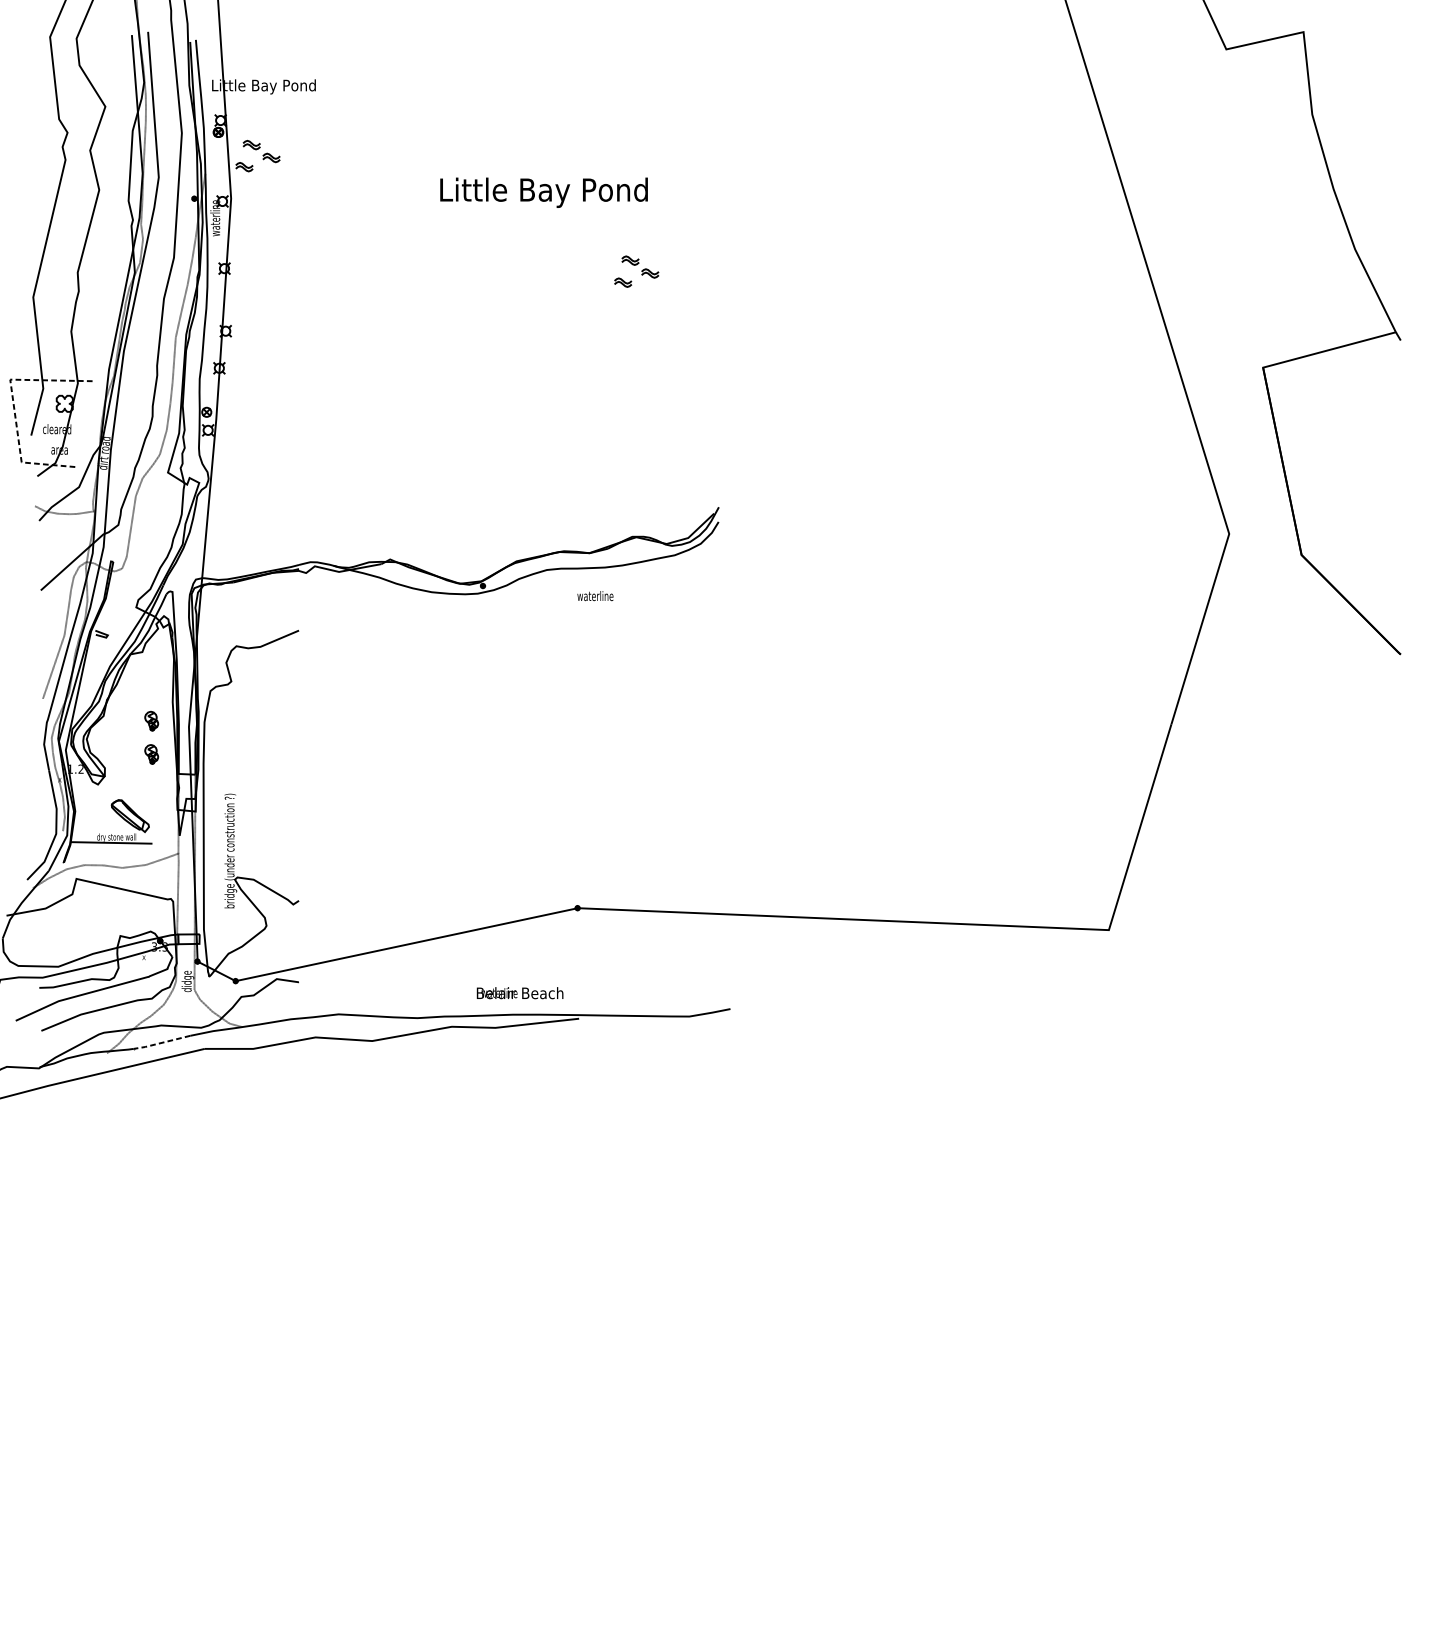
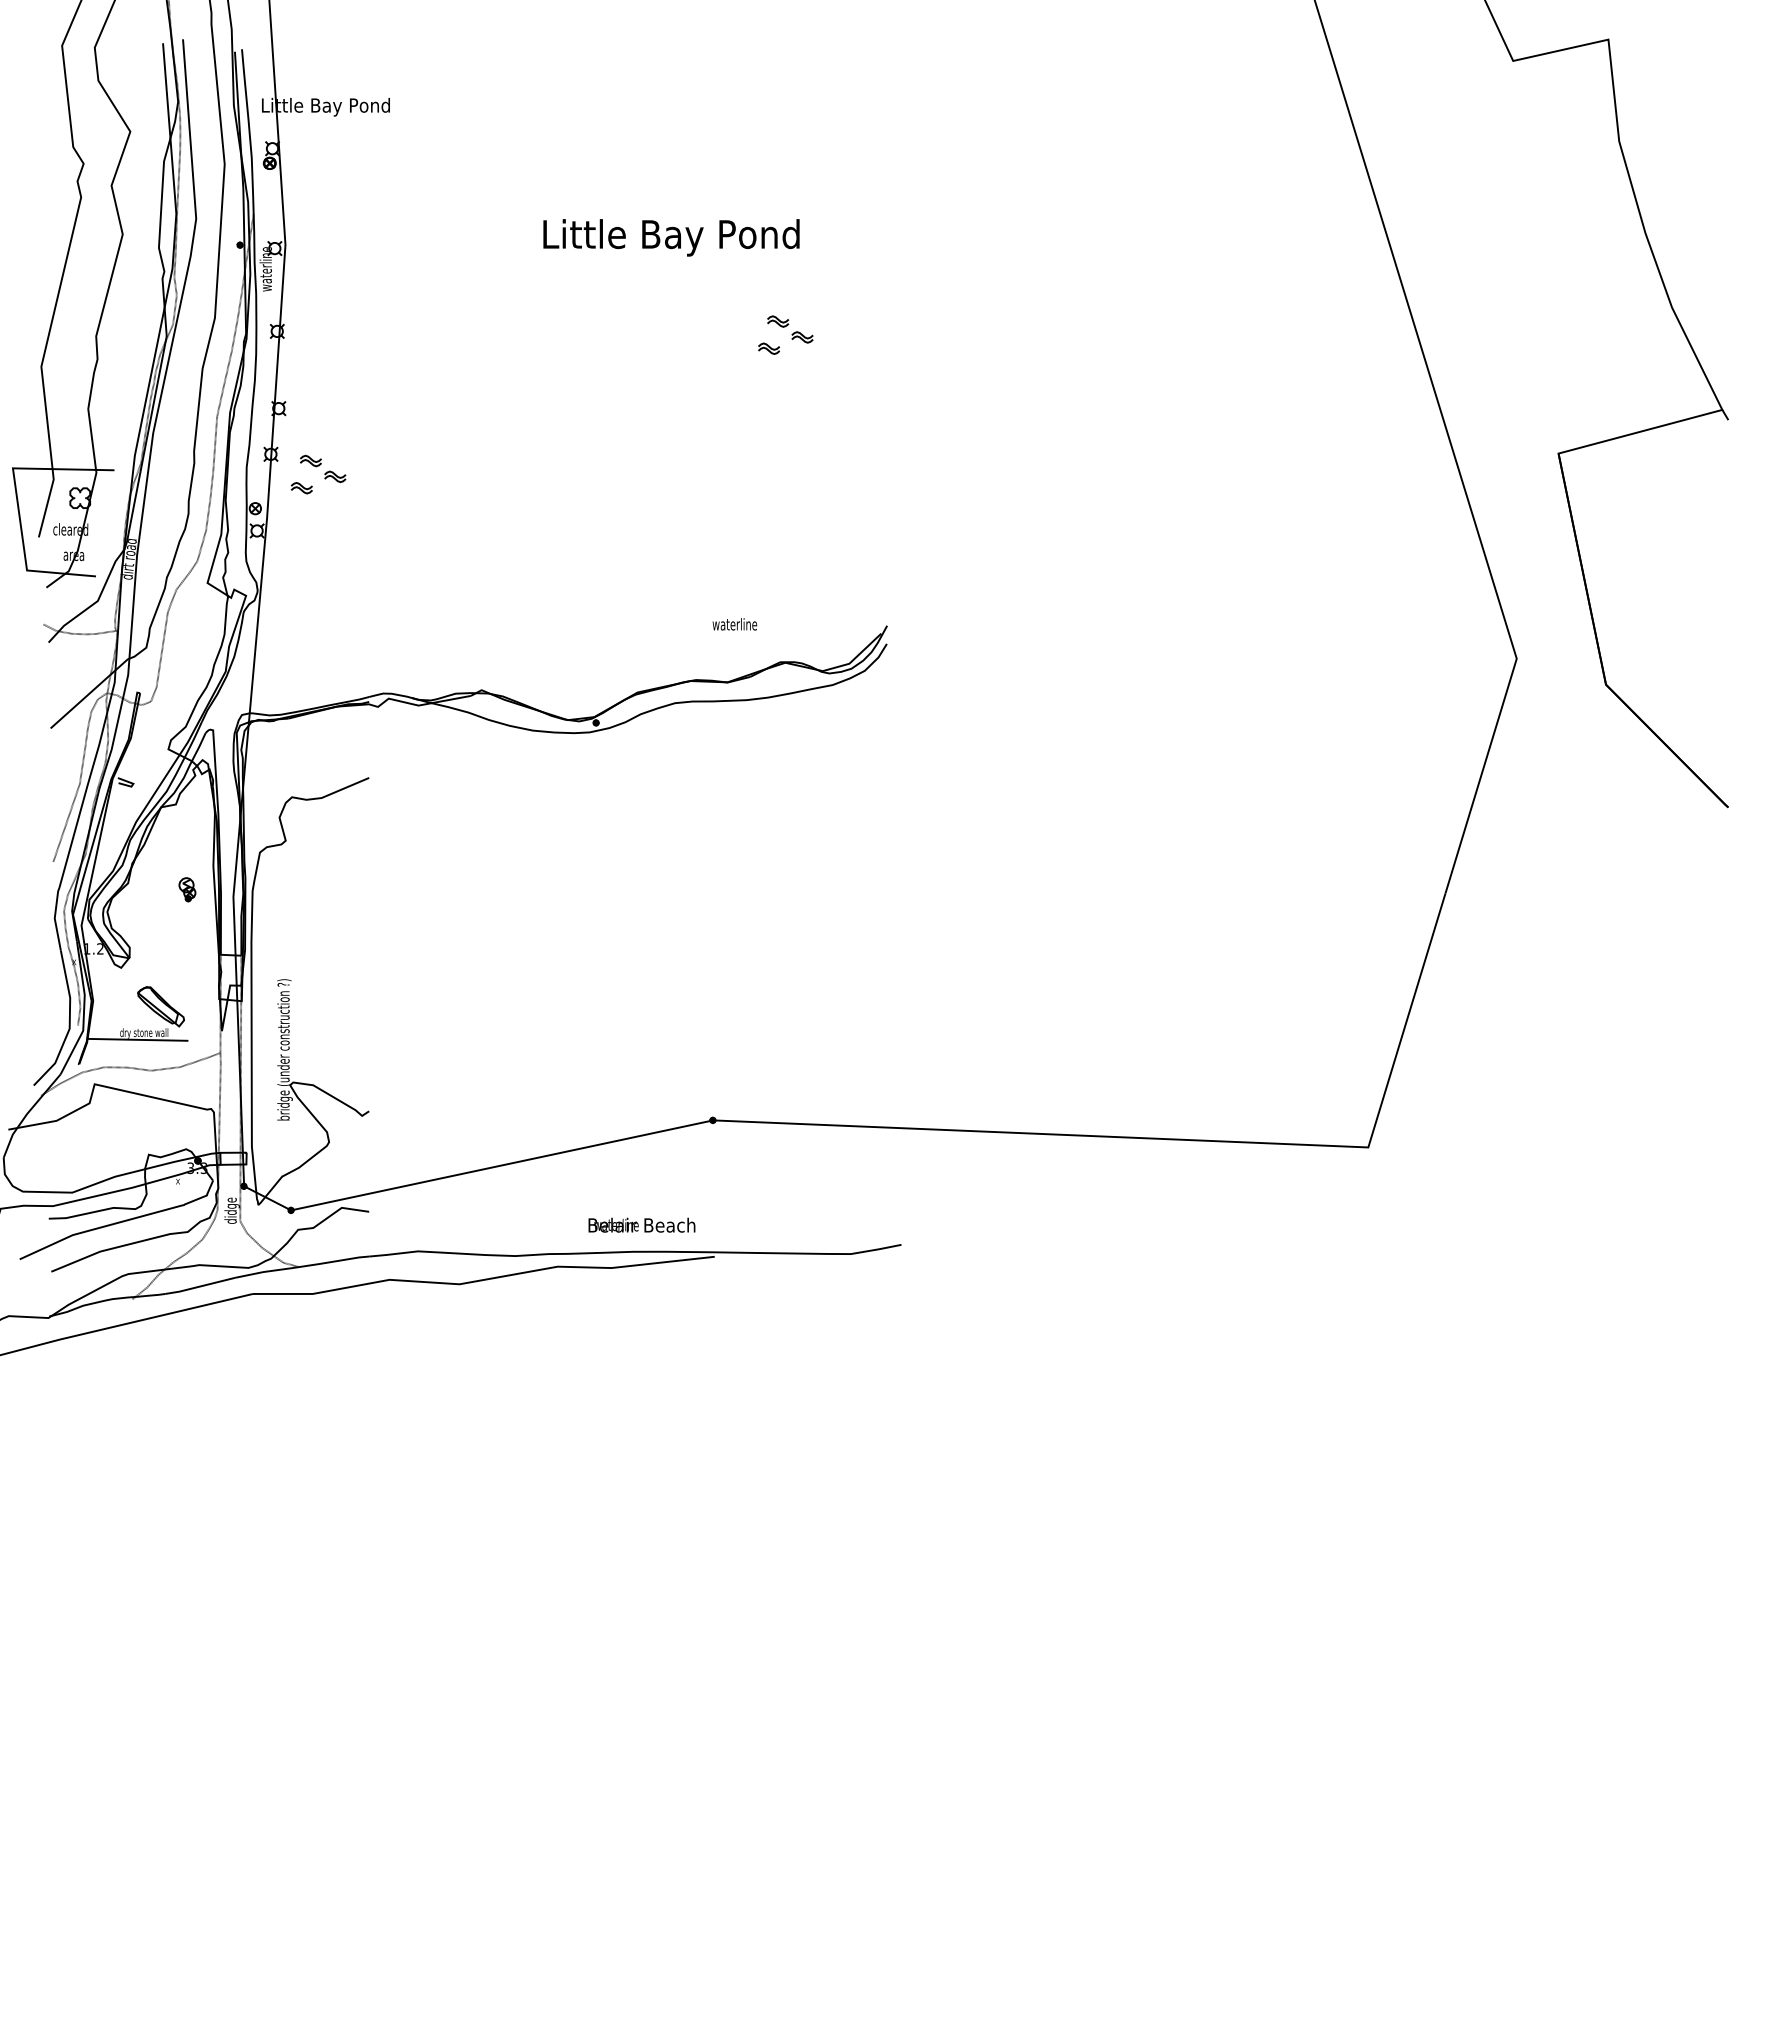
part: (257, 156) -> (318, 474), moved
line: (13, 408) -> (17, 503), dashed -> solid
text: (595, 596) -> (734, 624), moved
part: (151, 754) -> (187, 930), removed
line: (160, 1042) -> (198, 1286), dashed -> solid

